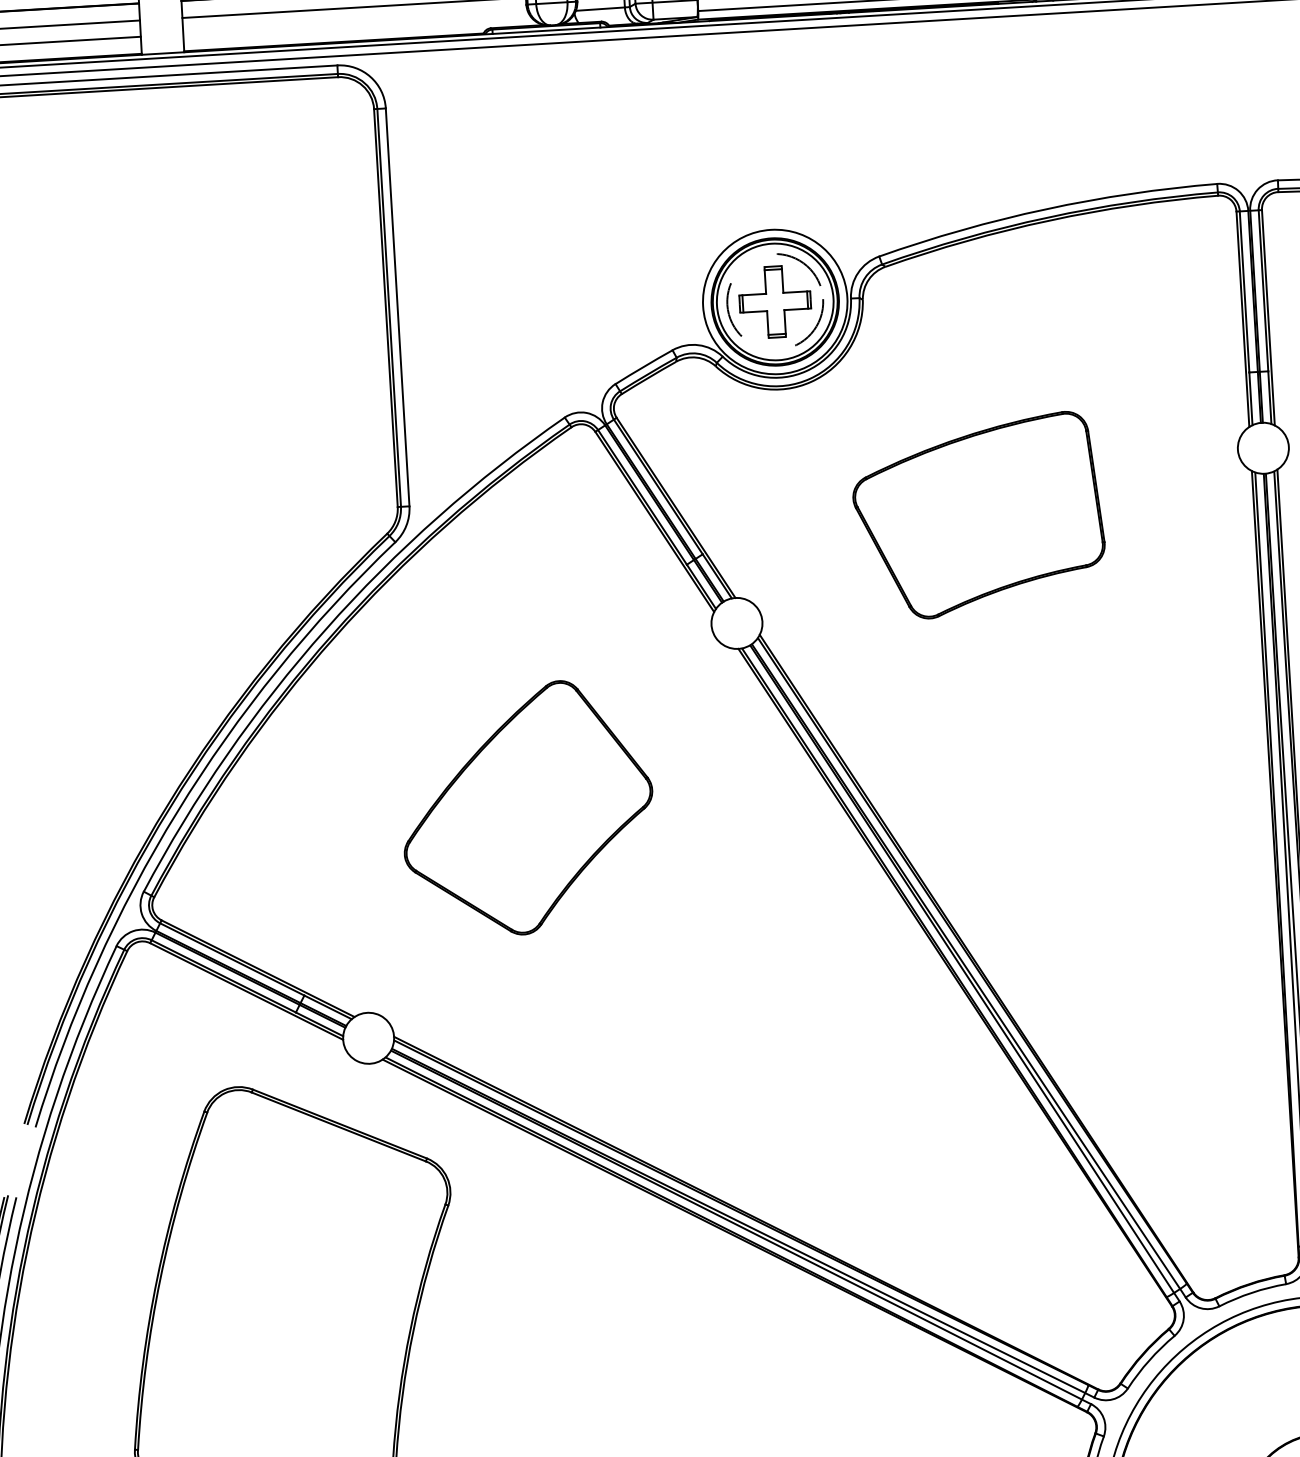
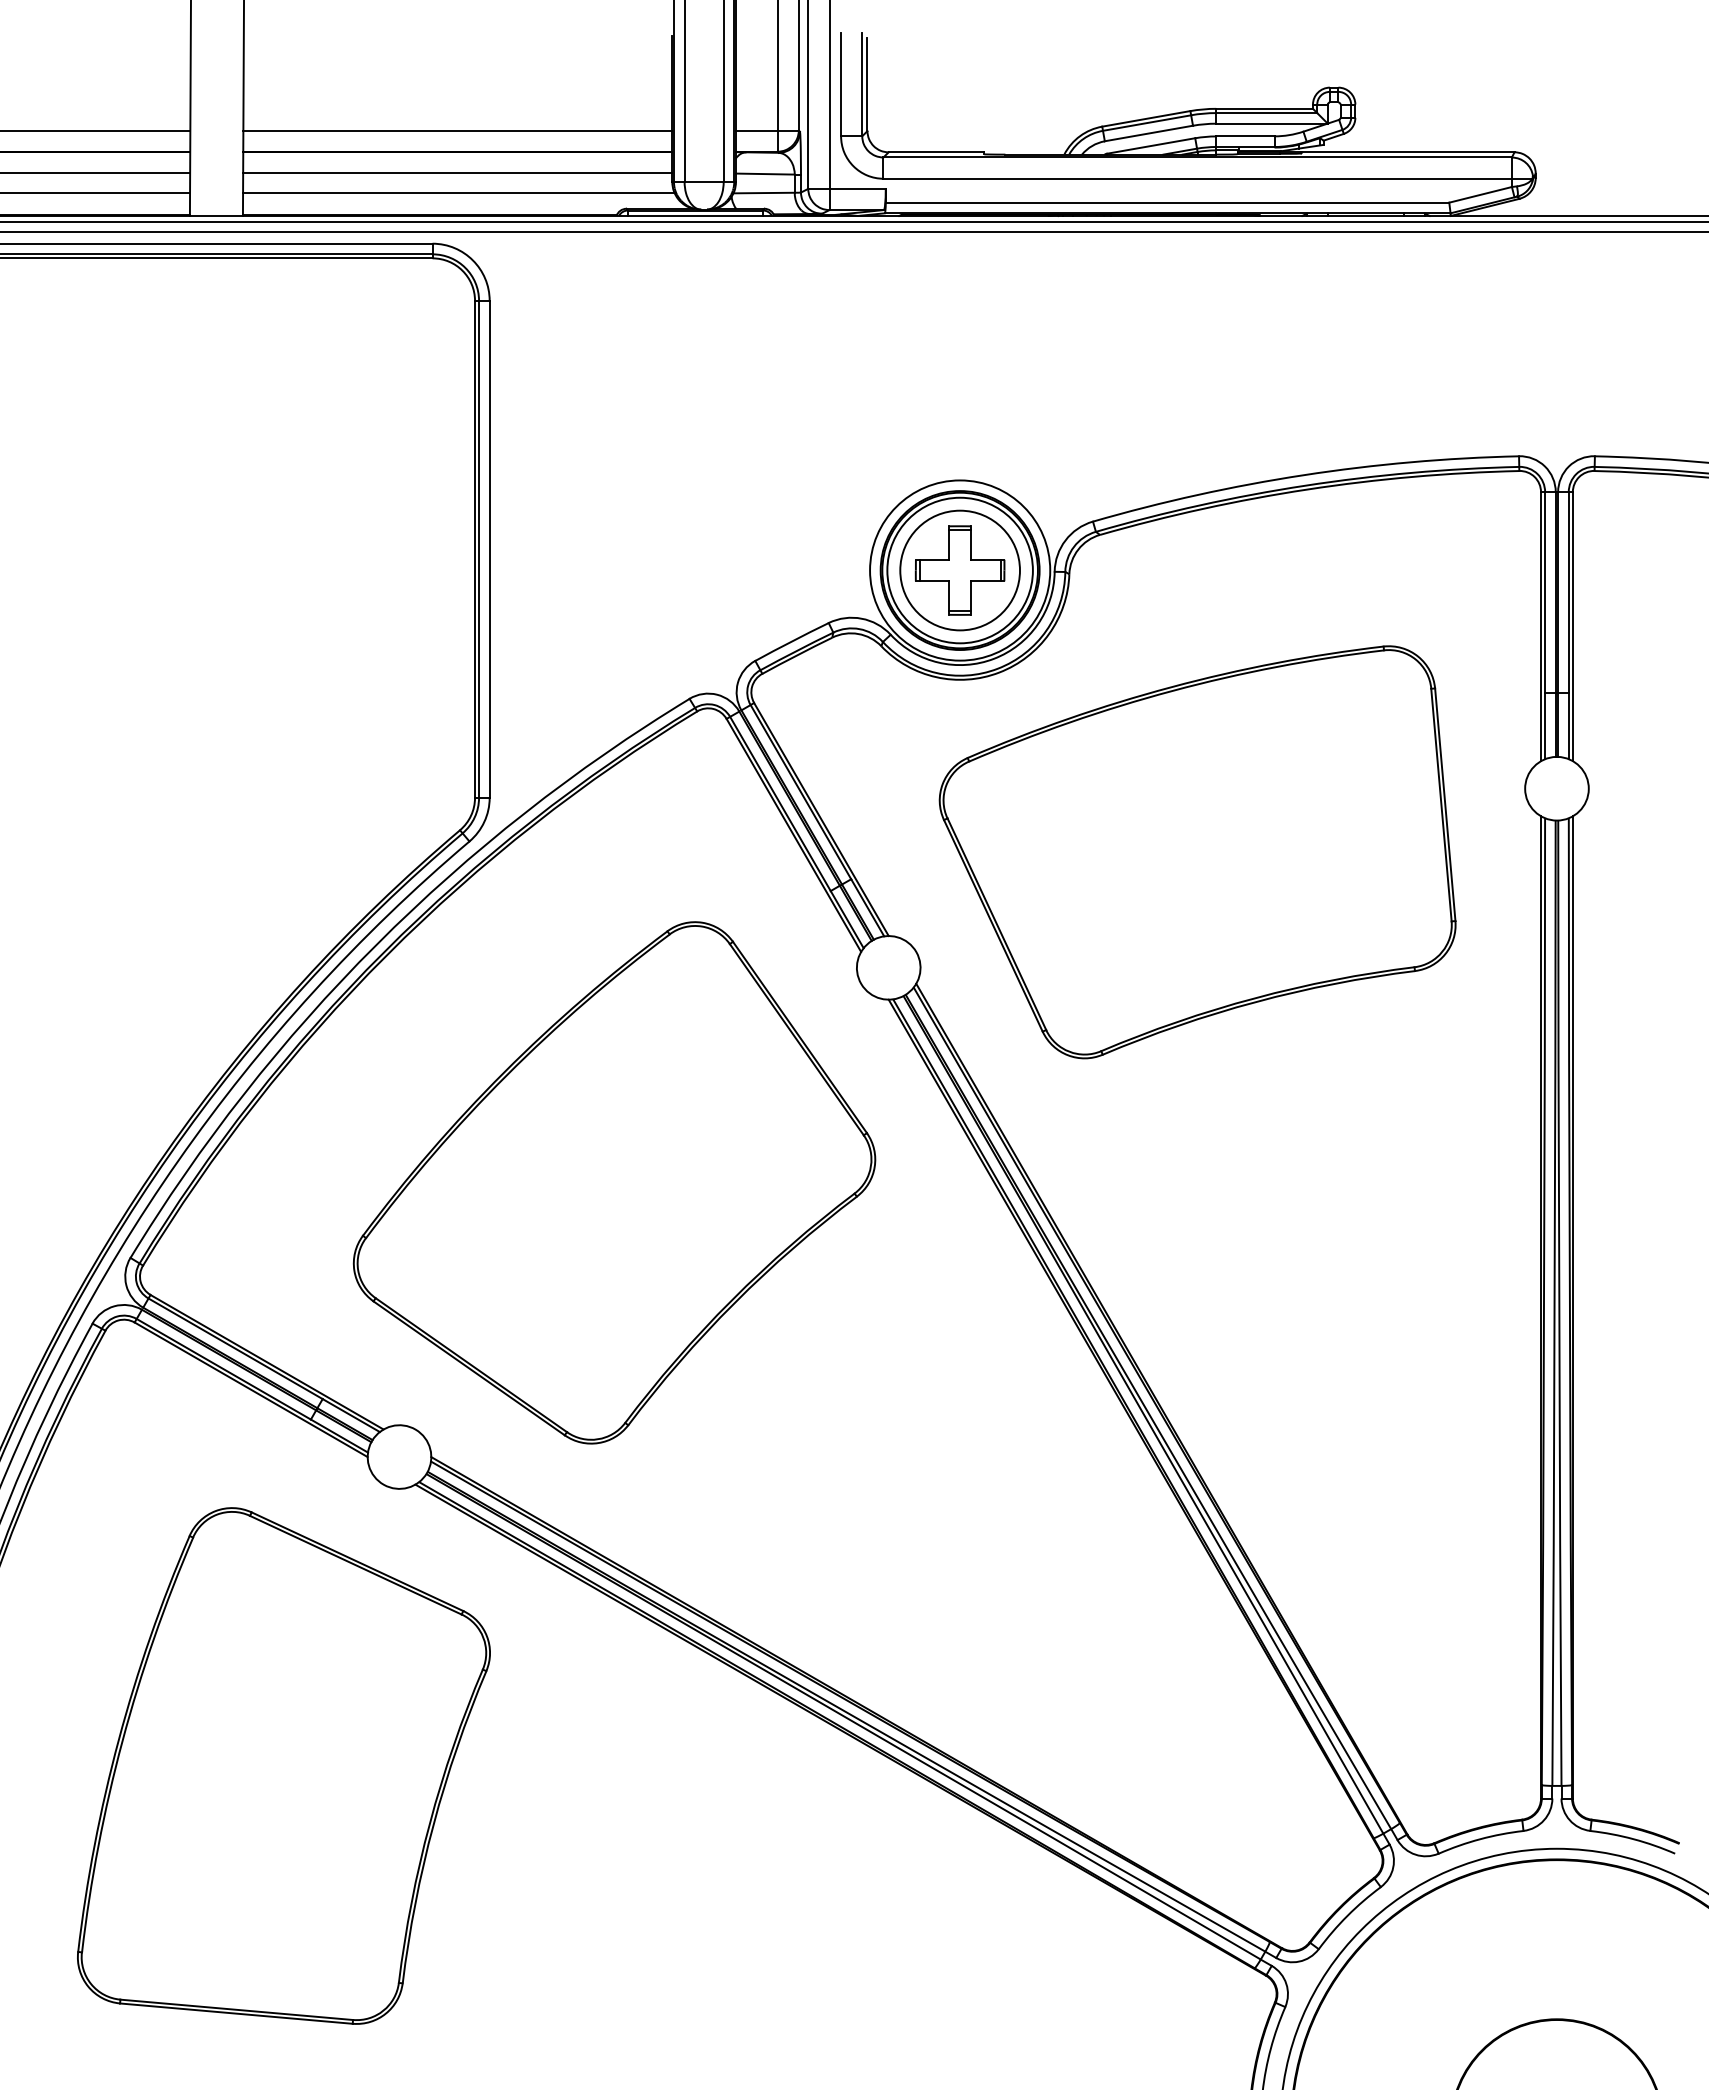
line: (356, 23) -> (459, 193), added
circle: (774, 301) -> (959, 570), dashed -> solid
part: (978, 516) -> (1197, 852), size x1.67
part: (527, 808) -> (614, 1182), size x1.67

